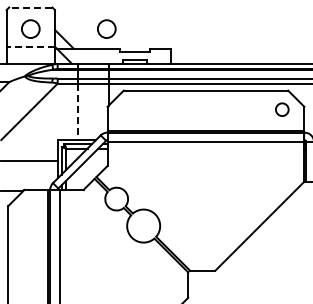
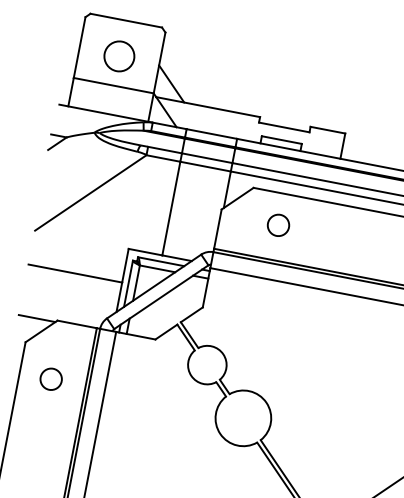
line: (30, 7) -> (125, 20), dashed -> solid
circle: (106, 28) -> (244, 79), removed
line: (30, 46) -> (113, 85), dashed -> solid
circle: (142, 109) -> (278, 225), added
line: (78, 112) -> (171, 209), dashed -> solid
circle: (27, 224) -> (51, 378), added

